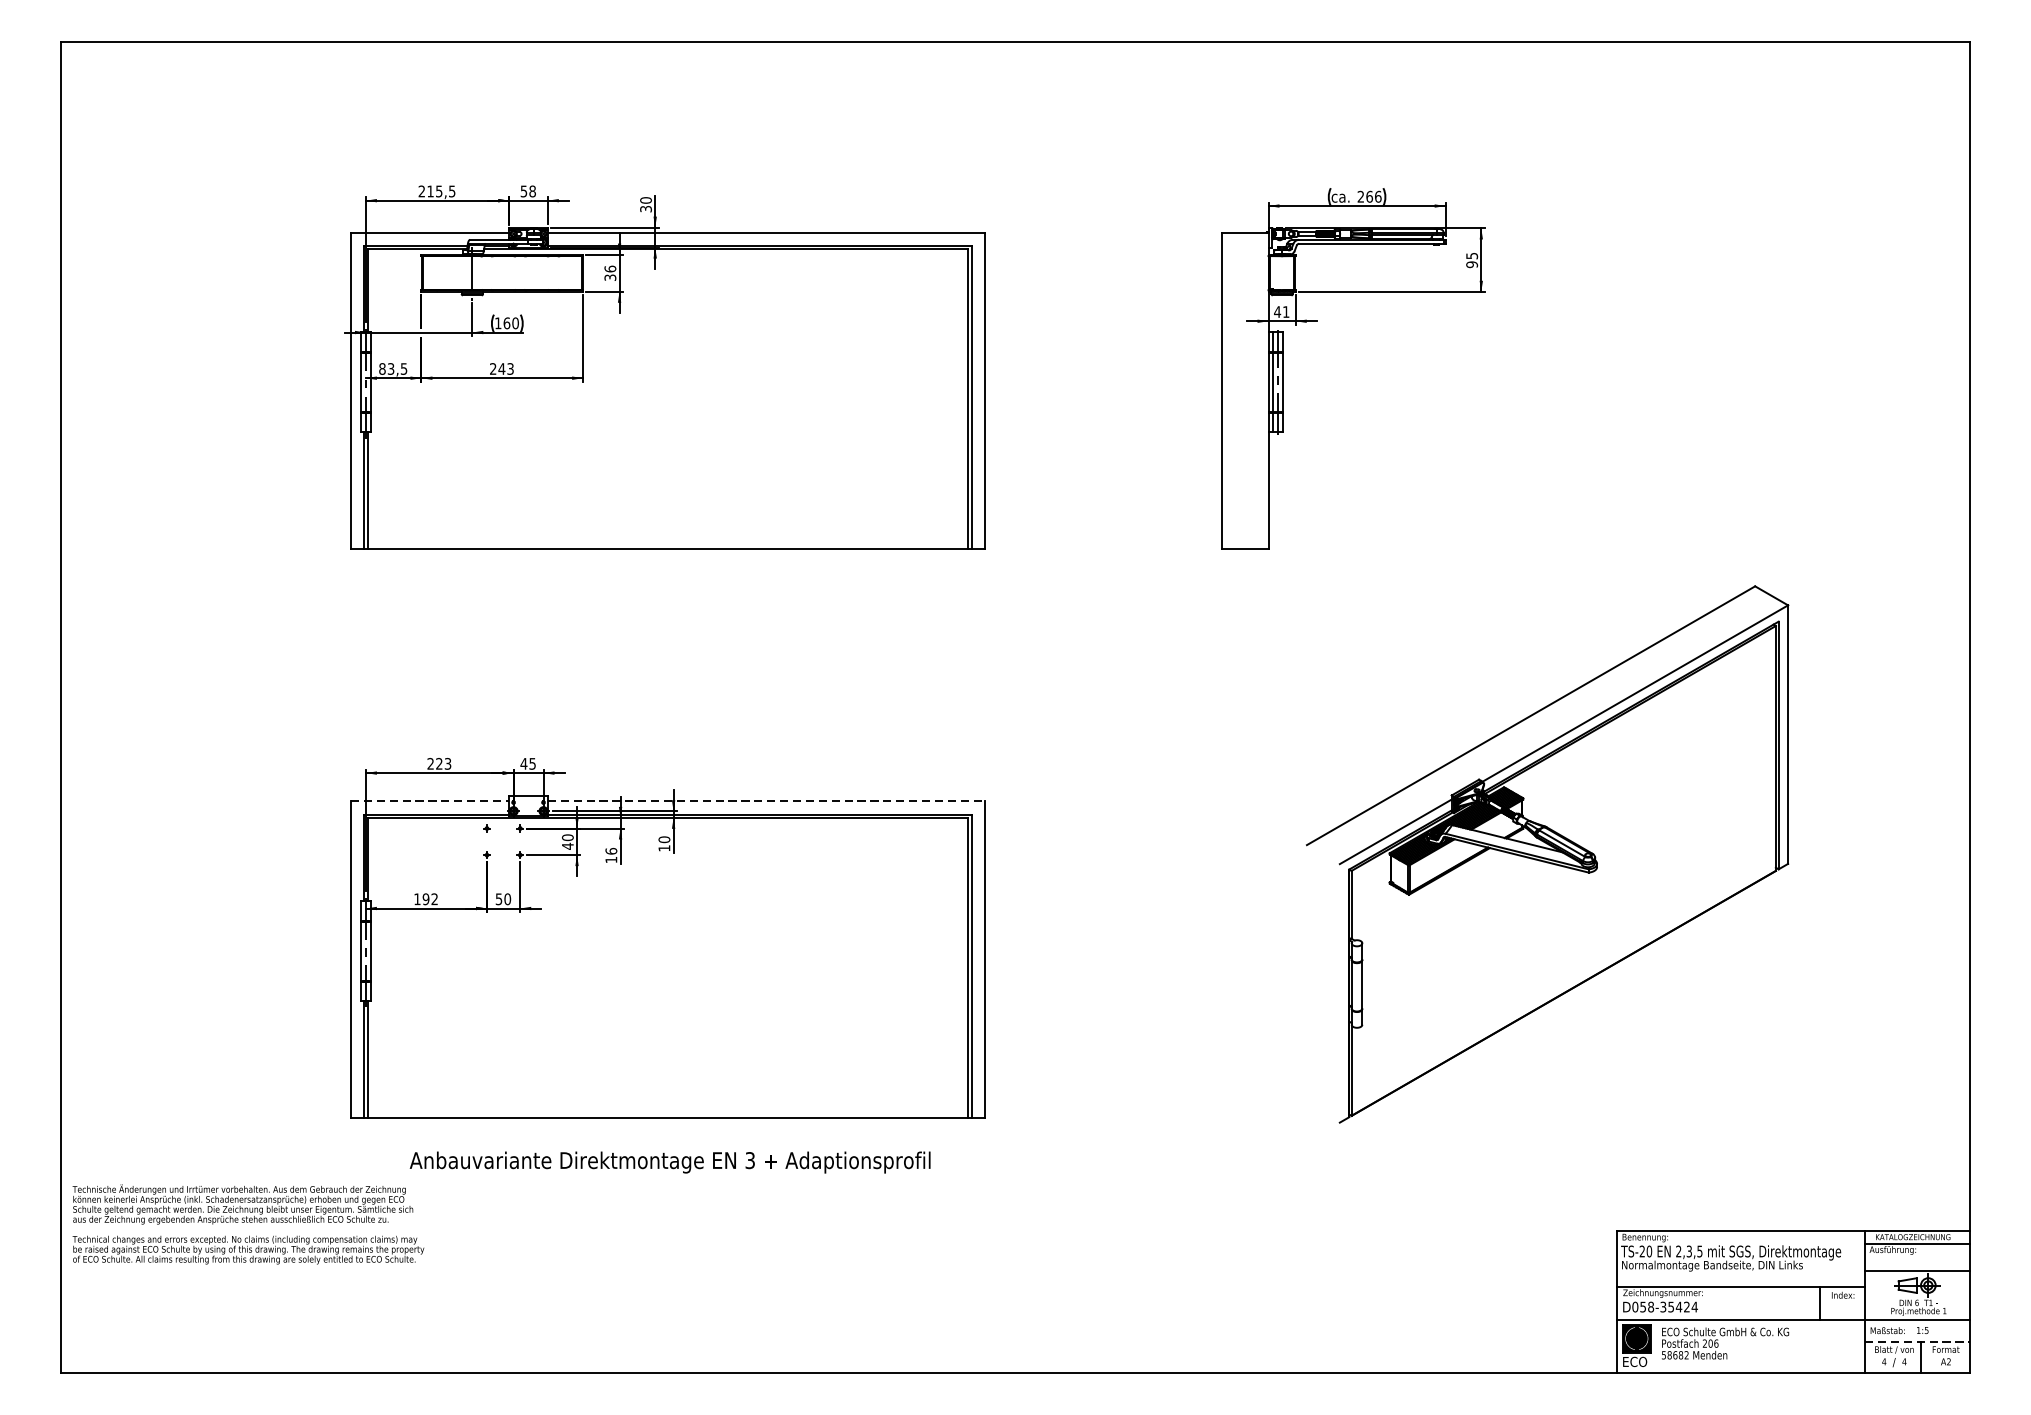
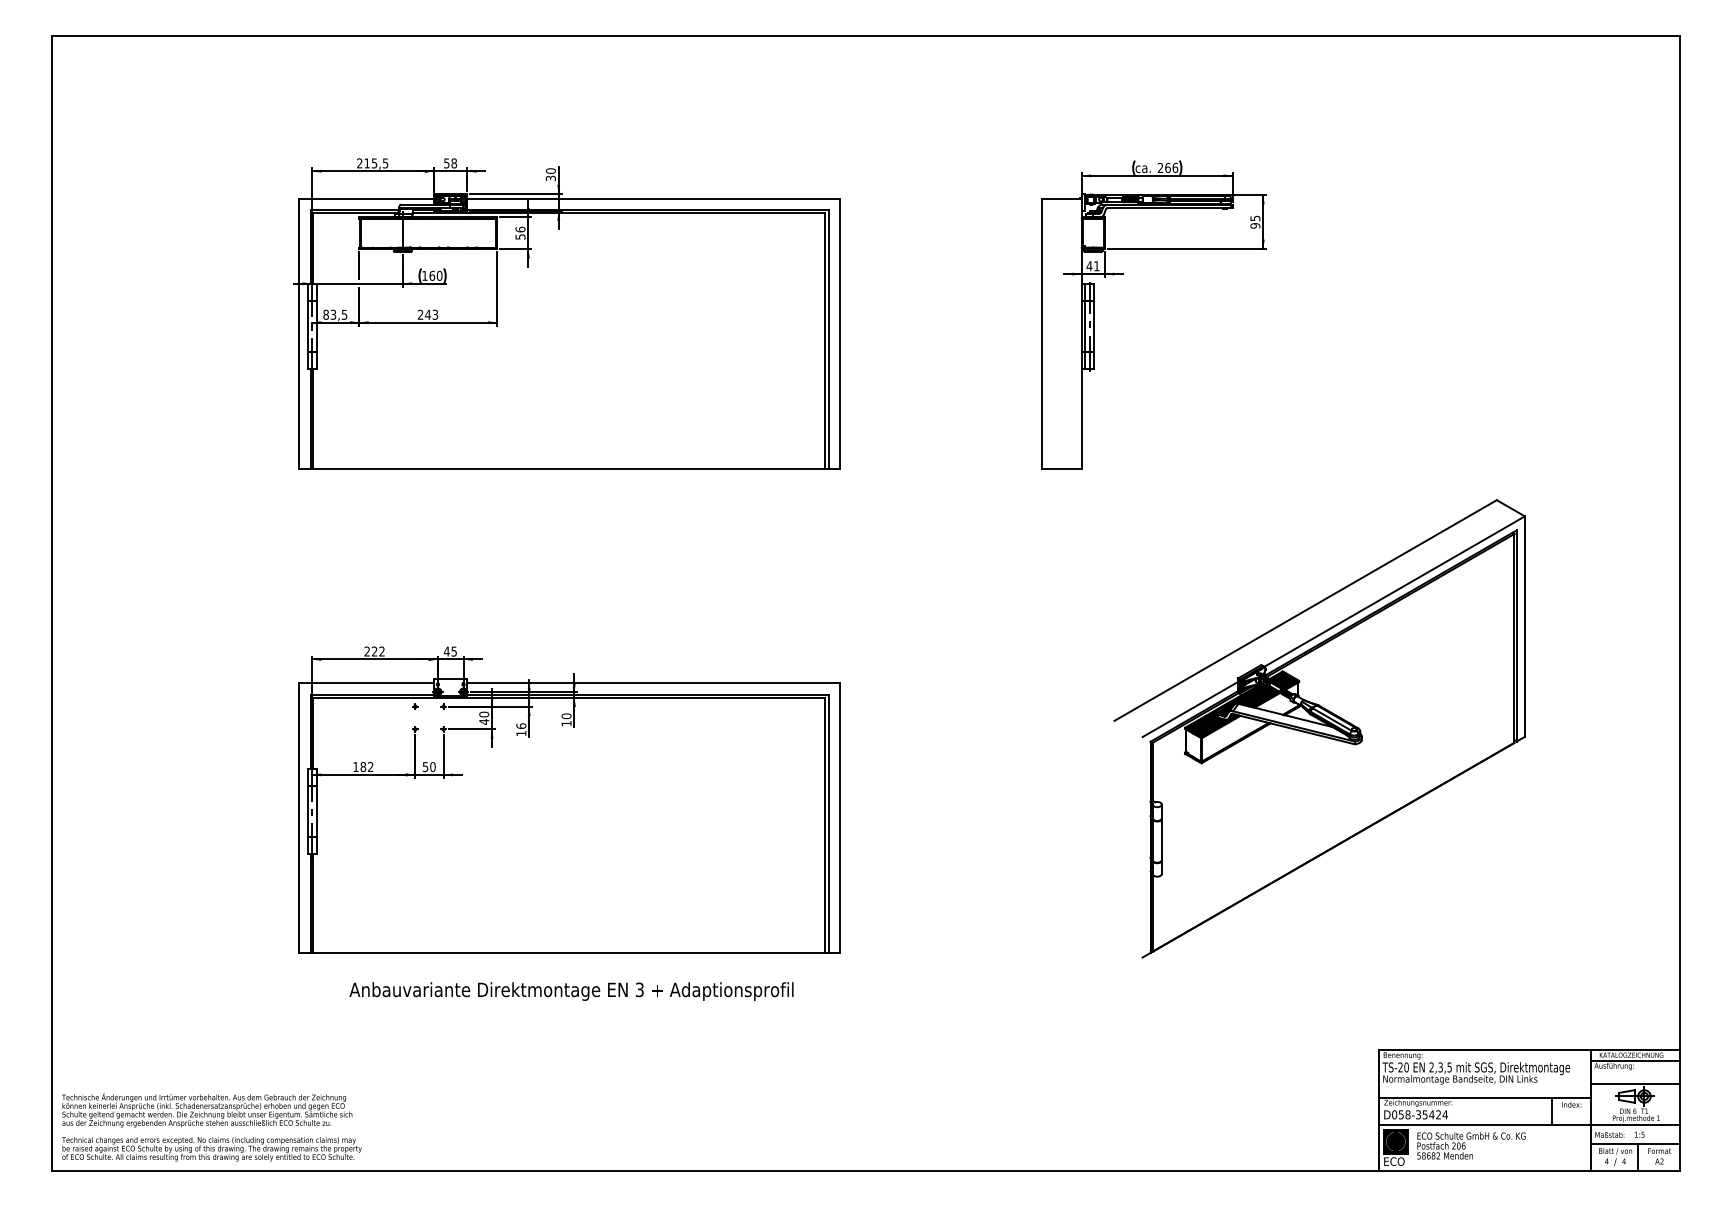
text: (609, 277) -> (519, 236), 36 -> 56
text: (447, 763) -> (381, 651), 223 -> 222
line: (429, 801) -> (366, 683), dashed -> solid
line: (767, 801) -> (654, 683), dashed -> solid
text: (426, 899) -> (363, 767), 192 -> 182
text: (248, 1224) -> (211, 1127), moved
line: (1917, 1341) -> (1635, 1144), dashed -> solid

